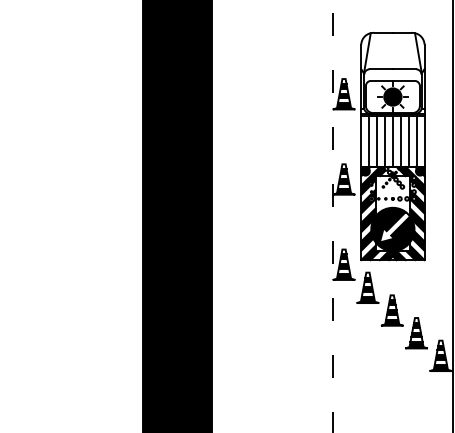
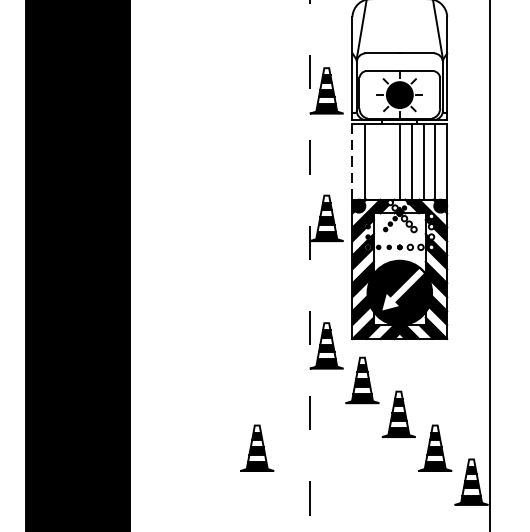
line: (361, 141) -> (352, 161), solid -> dashed
line: (377, 141) -> (376, 161), removed
line: (385, 141) -> (388, 161), removed
part: (297, 333) -> (257, 448), added

